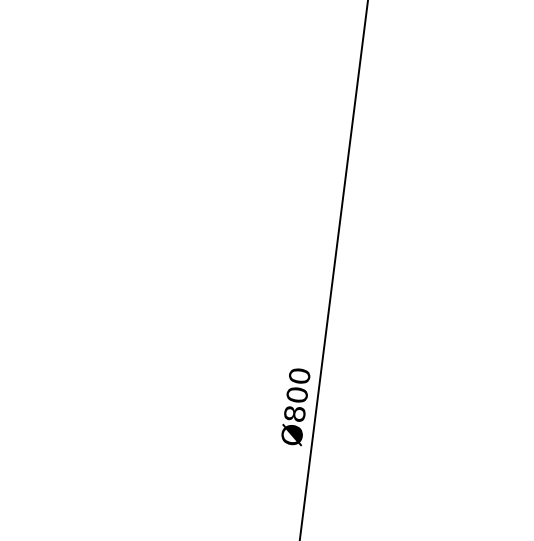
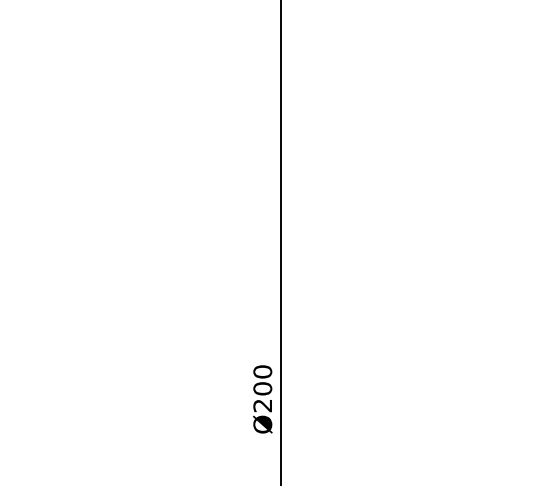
text: (294, 413) -> (262, 405), Ø800 -> Ø200

